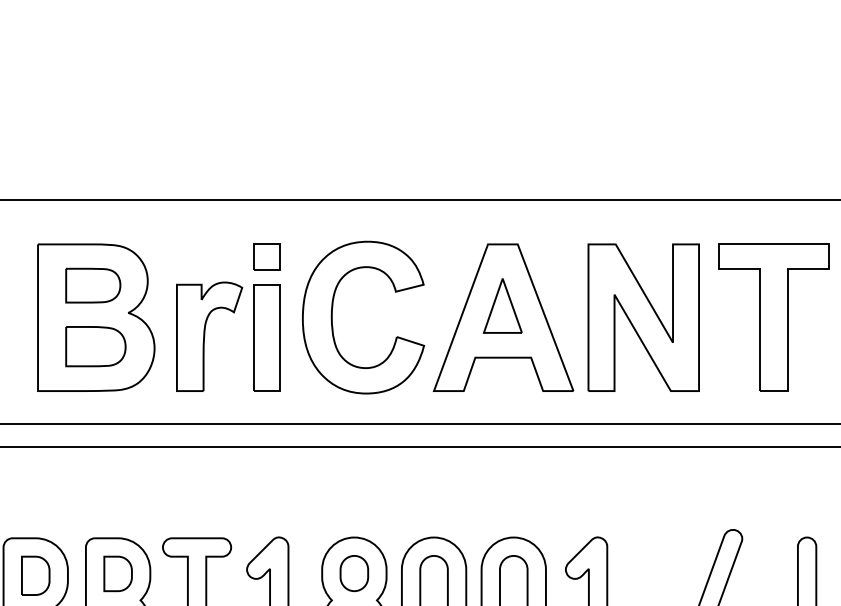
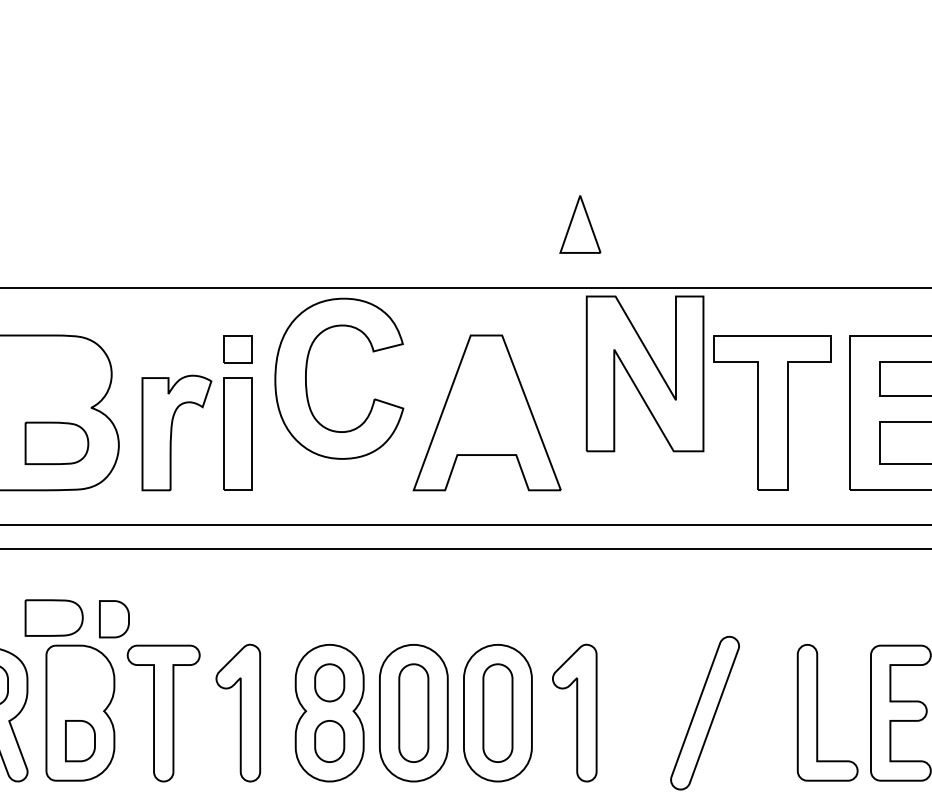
part: (92, 285) -> (53, 617), moved
part: (502, 305) -> (580, 224), moved
part: (332, 317) -> (306, 378), moved
part: (643, 317) -> (644, 373), moved
part: (118, 574) -> (114, 619), moved

